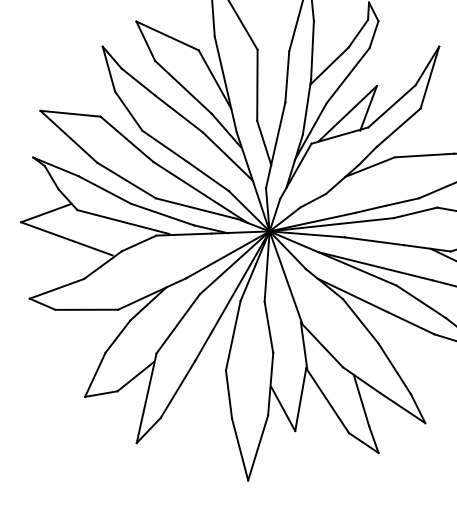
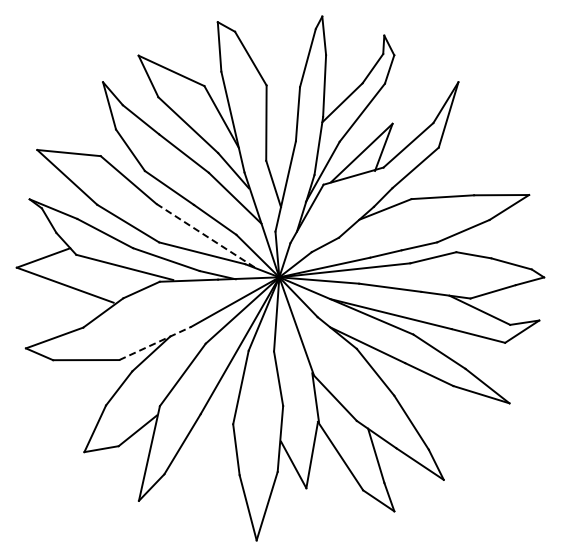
line: (200, 192) -> (206, 236), solid -> dashed
line: (152, 294) -> (155, 343), solid -> dashed

